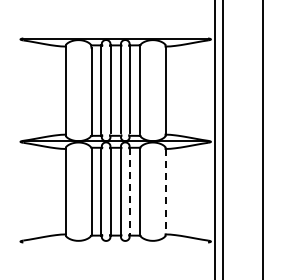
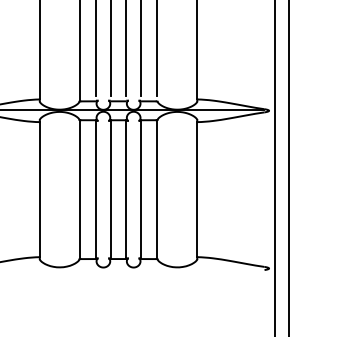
line: (129, 191) -> (140, 189), dashed -> solid
line: (165, 191) -> (197, 189), dashed -> solid

